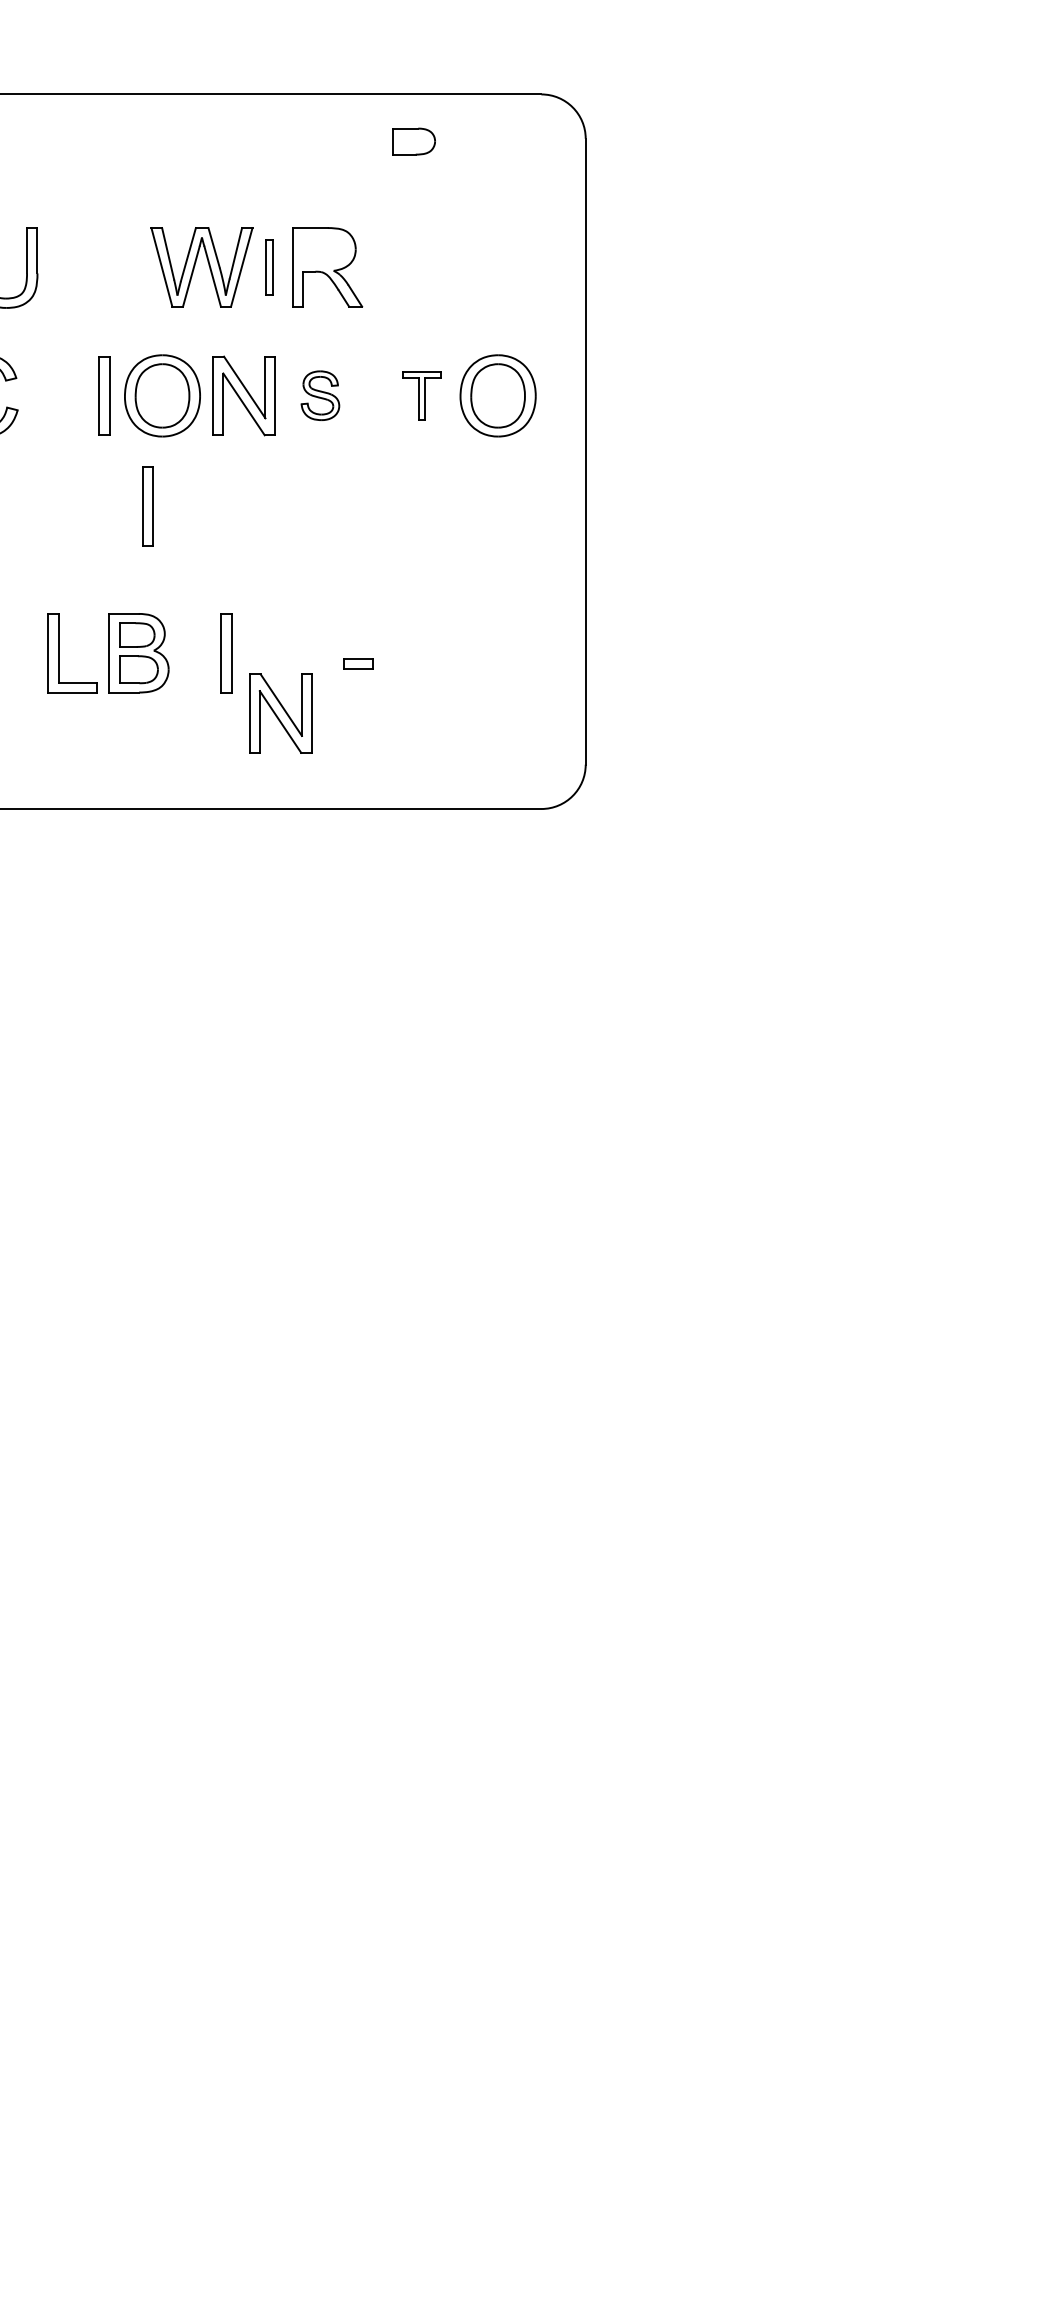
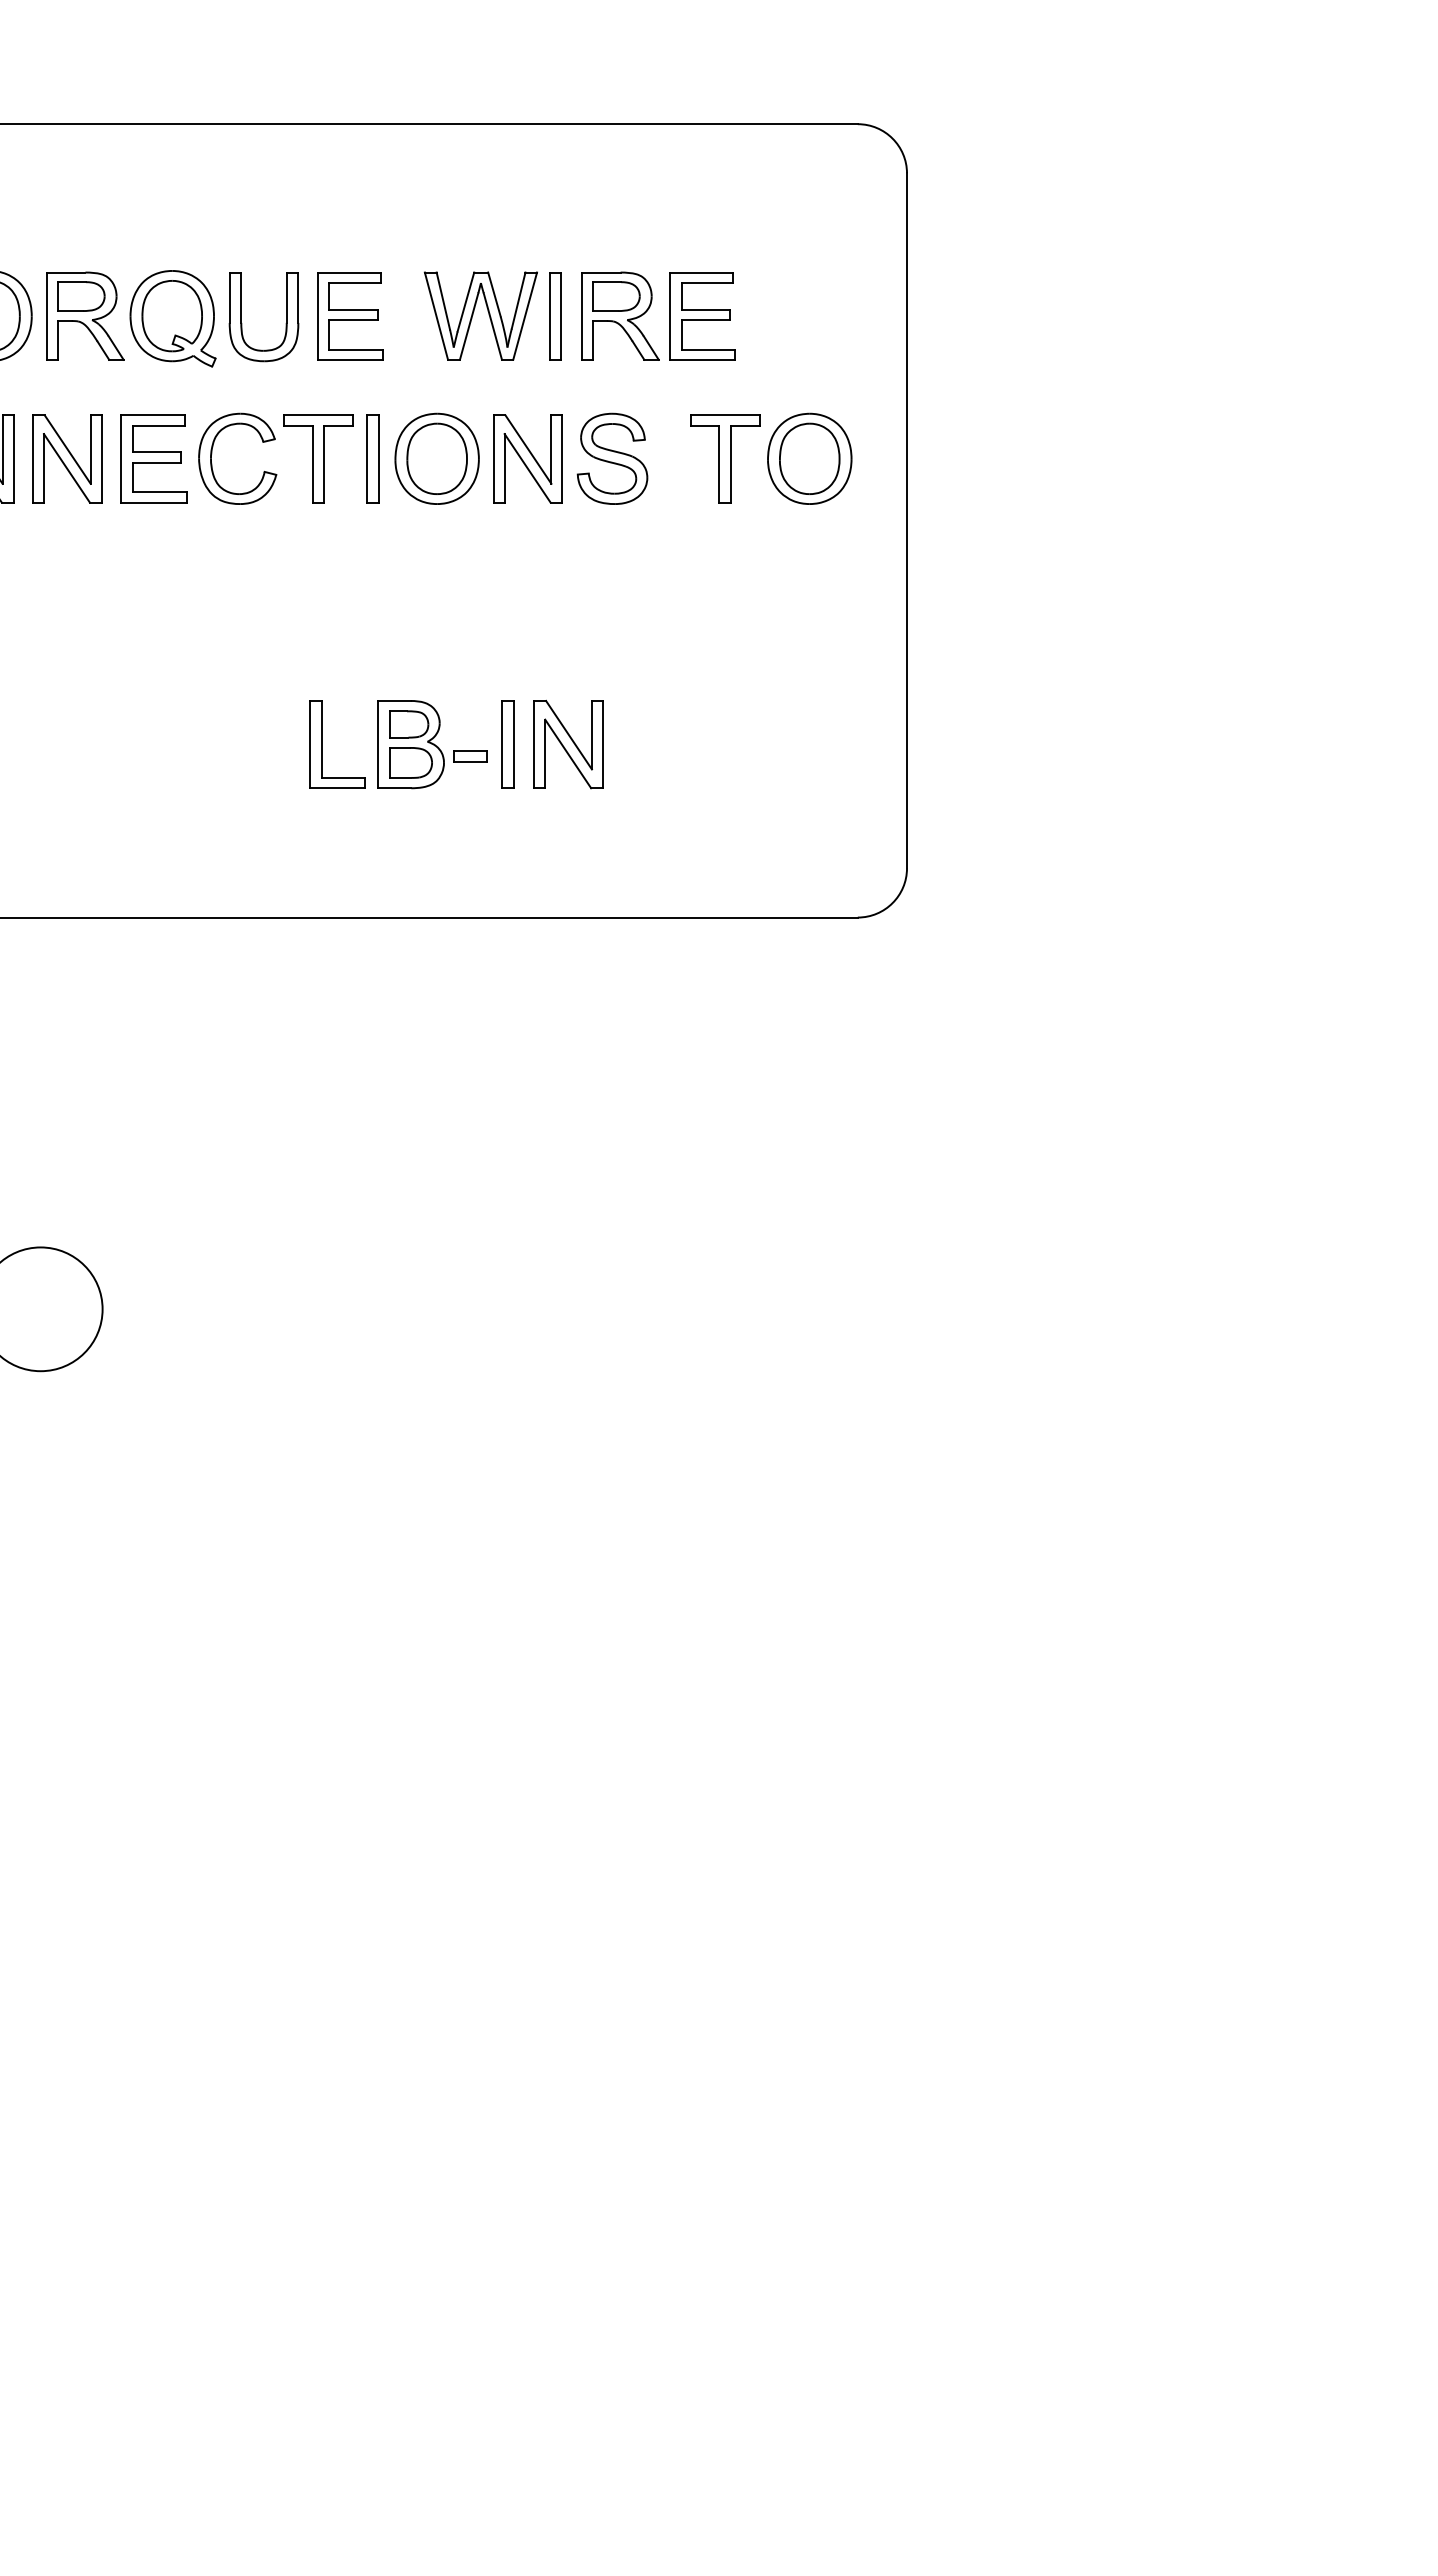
part: (414, 141) -> (616, 296), moved
part: (84, 267) -> (350, 316), added
part: (269, 267) -> (555, 316), size x1.43
part: (401, 267) -> (702, 316), added
part: (55, 395) -> (318, 458), added
part: (320, 395) -> (612, 458), size x1.67
part: (422, 395) -> (725, 458), size x1.67
part: (147, 506) -> (420, 581), removed
part: (358, 663) -> (470, 756), moved
part: (280, 713) -> (568, 744), moved

